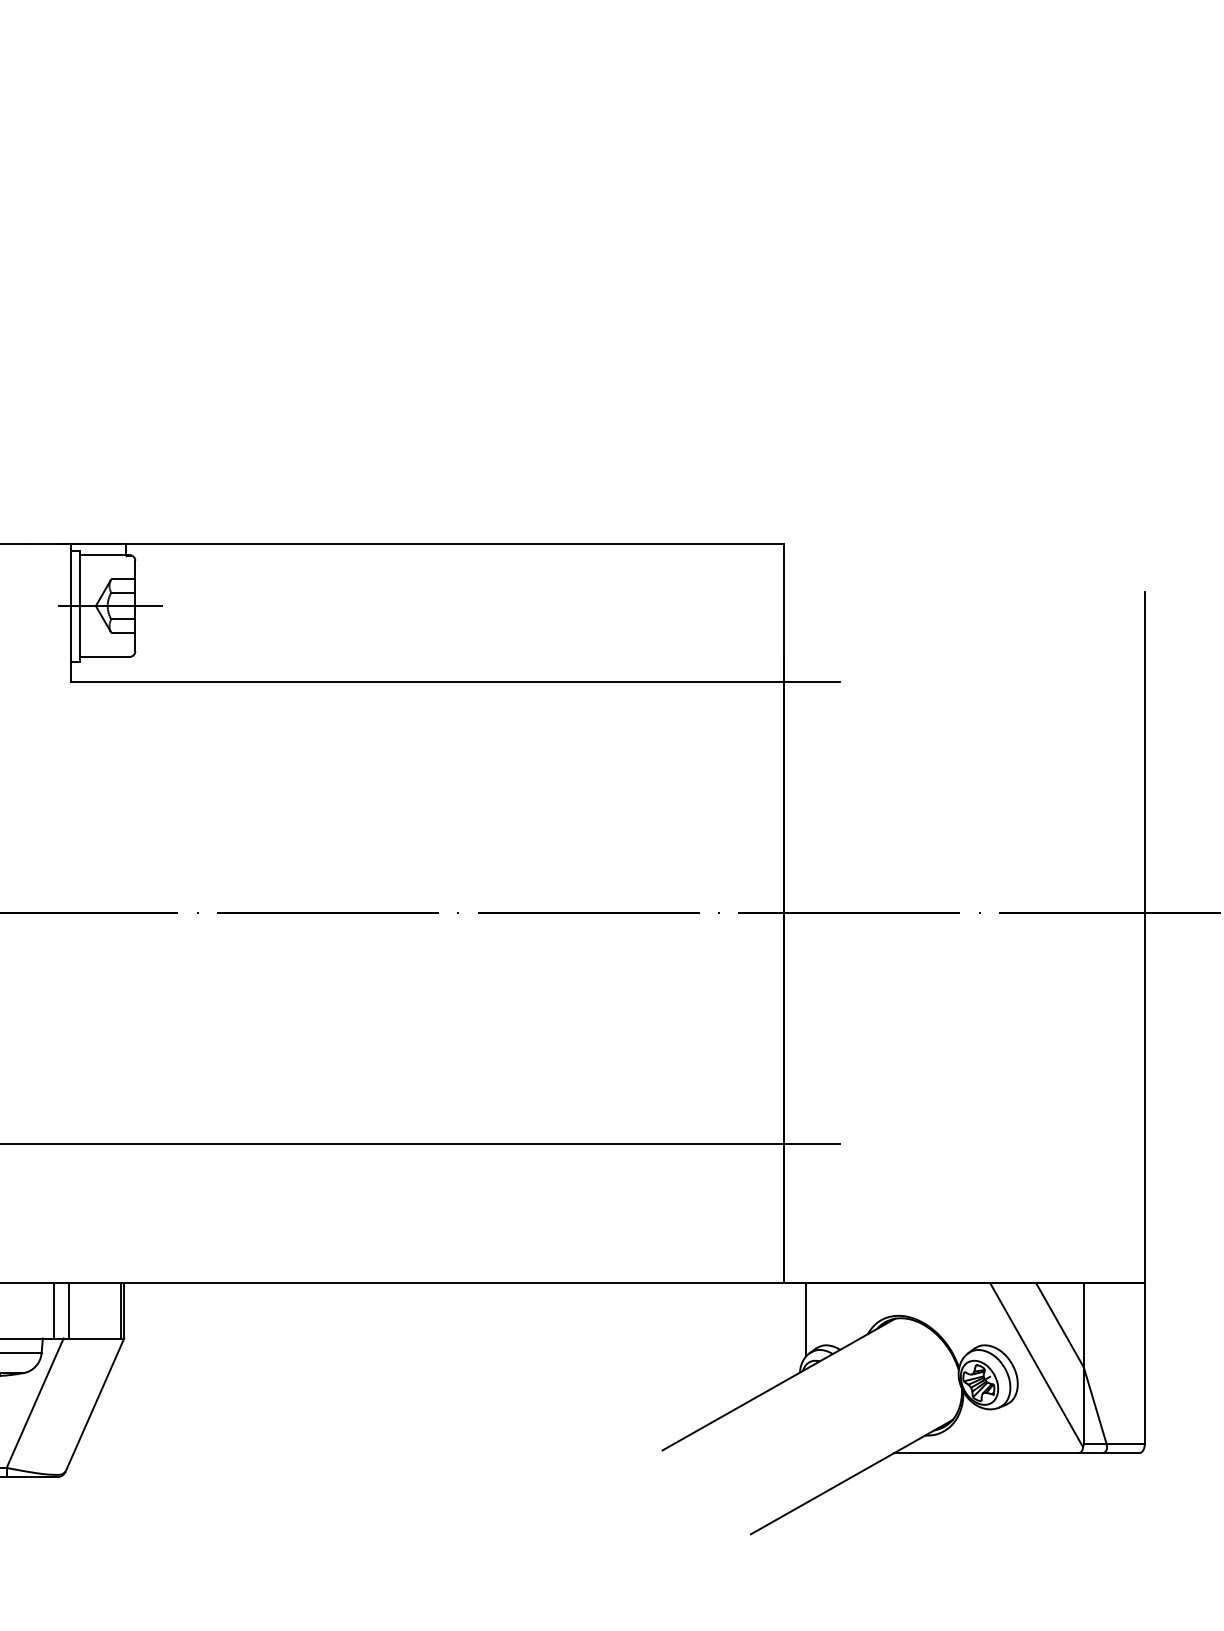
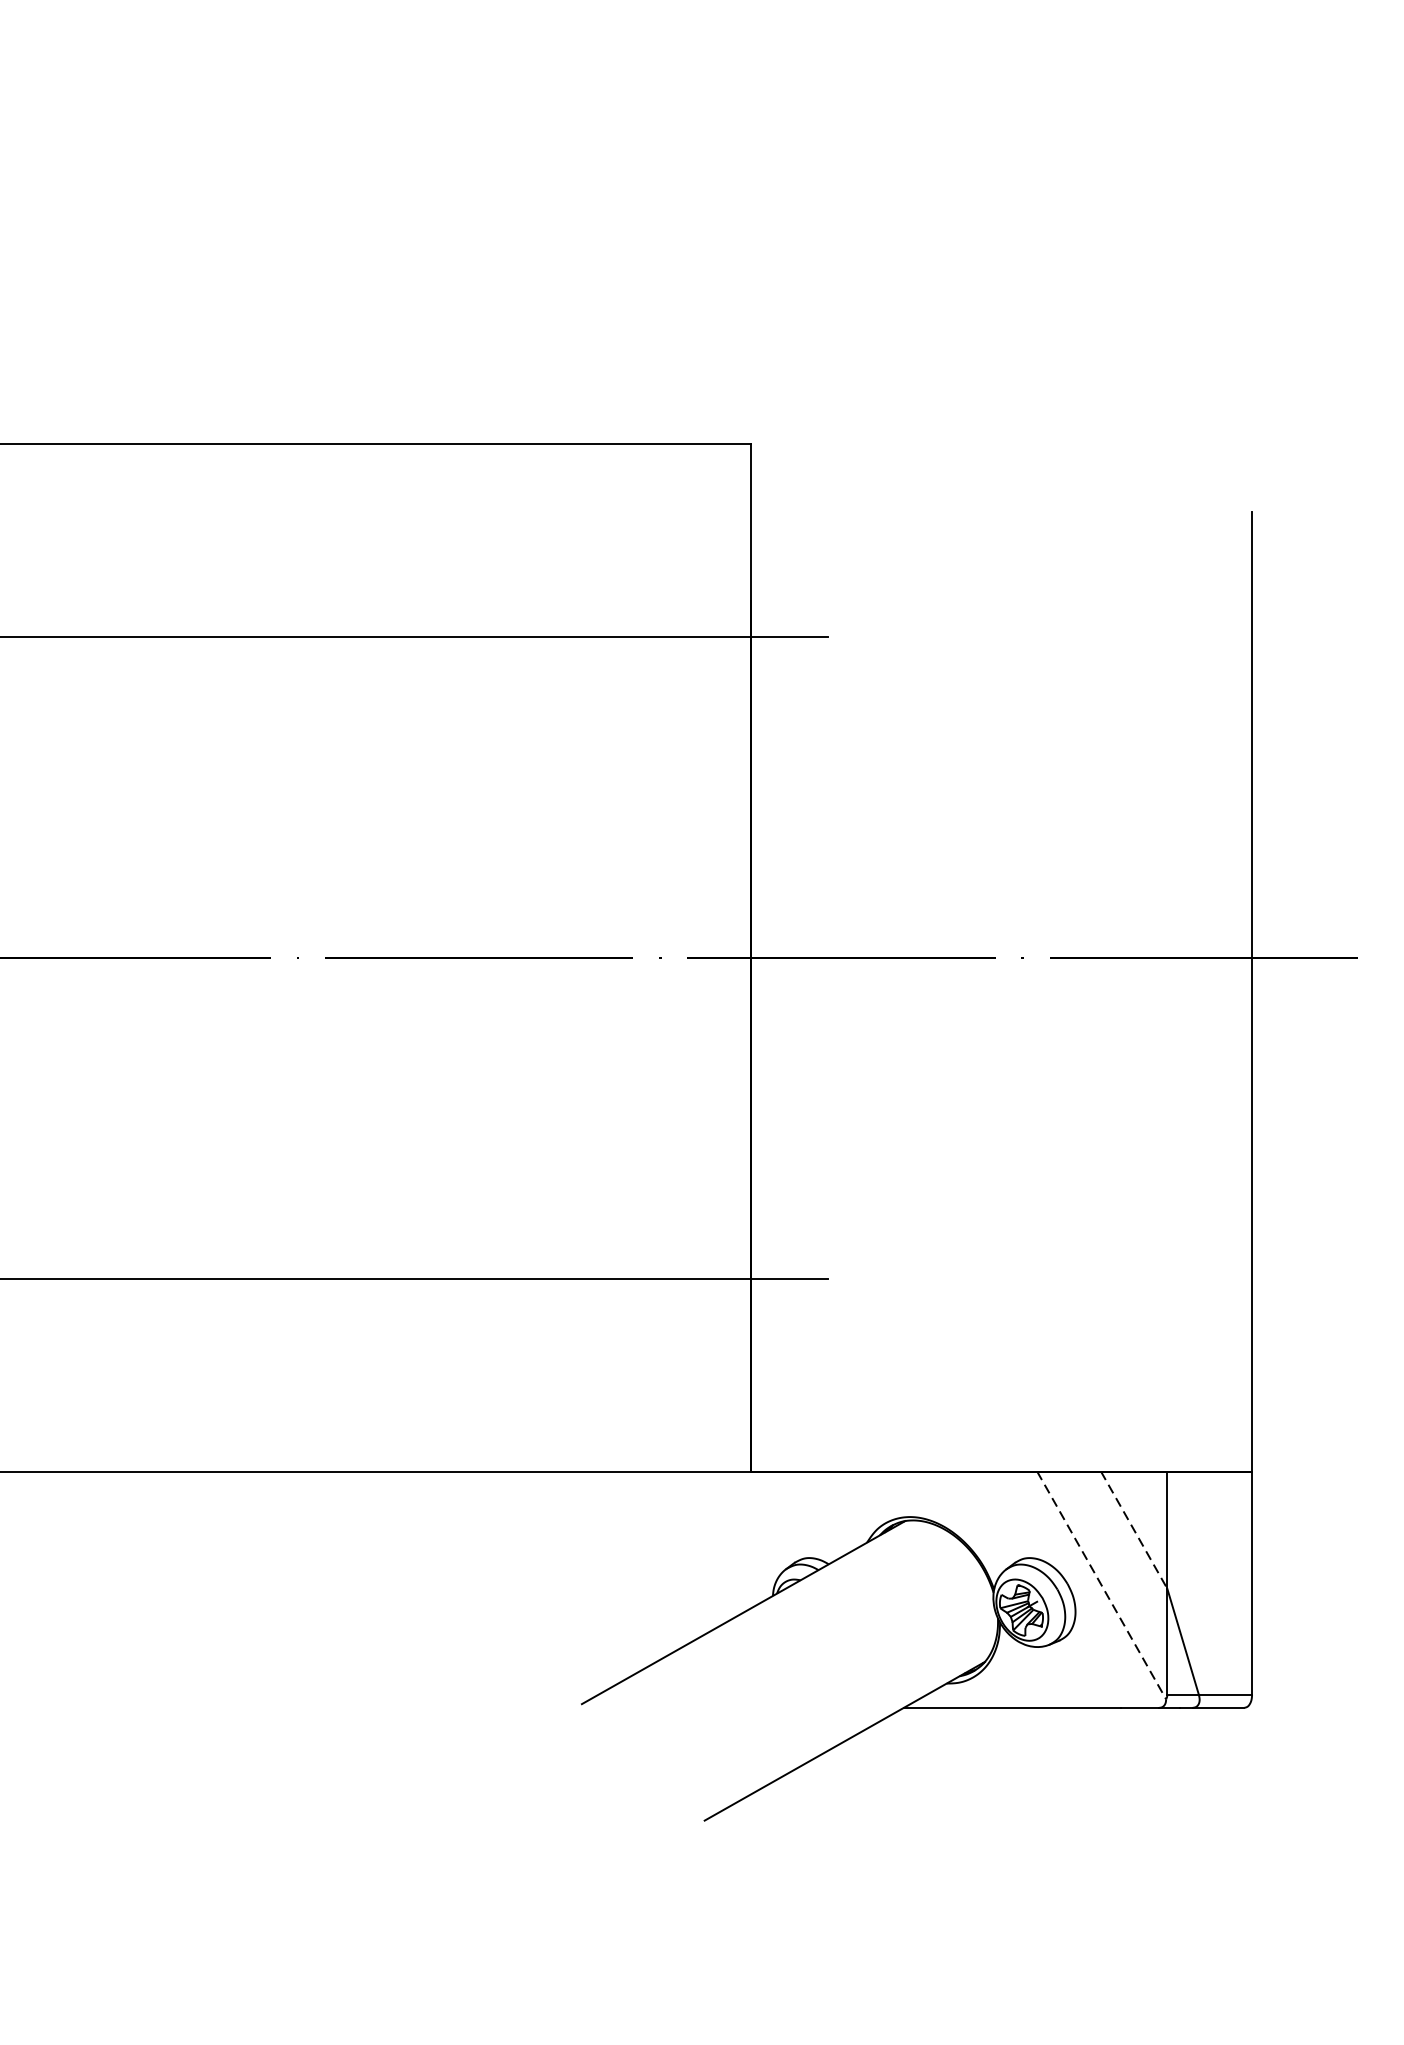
line: (806, 1319) -> (781, 1522), removed
line: (1060, 1325) -> (1134, 1530), solid -> dashed
line: (1036, 1365) -> (1101, 1586), solid -> dashed

